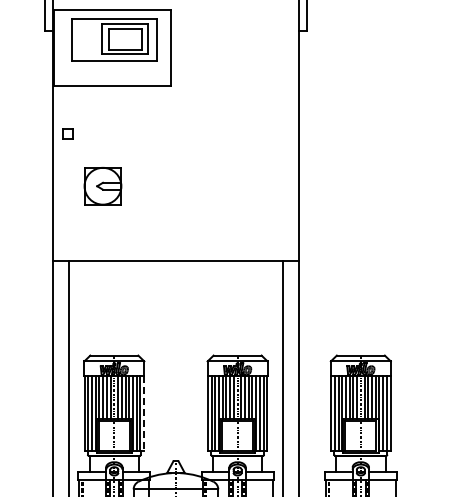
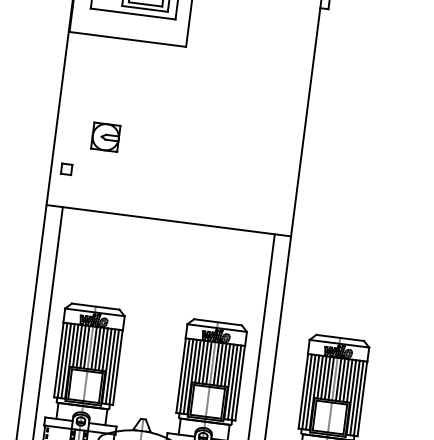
part: (67, 133) -> (66, 168), moved
part: (102, 186) -> (105, 137), size x0.71
line: (144, 413) -> (118, 367), dashed -> solid

